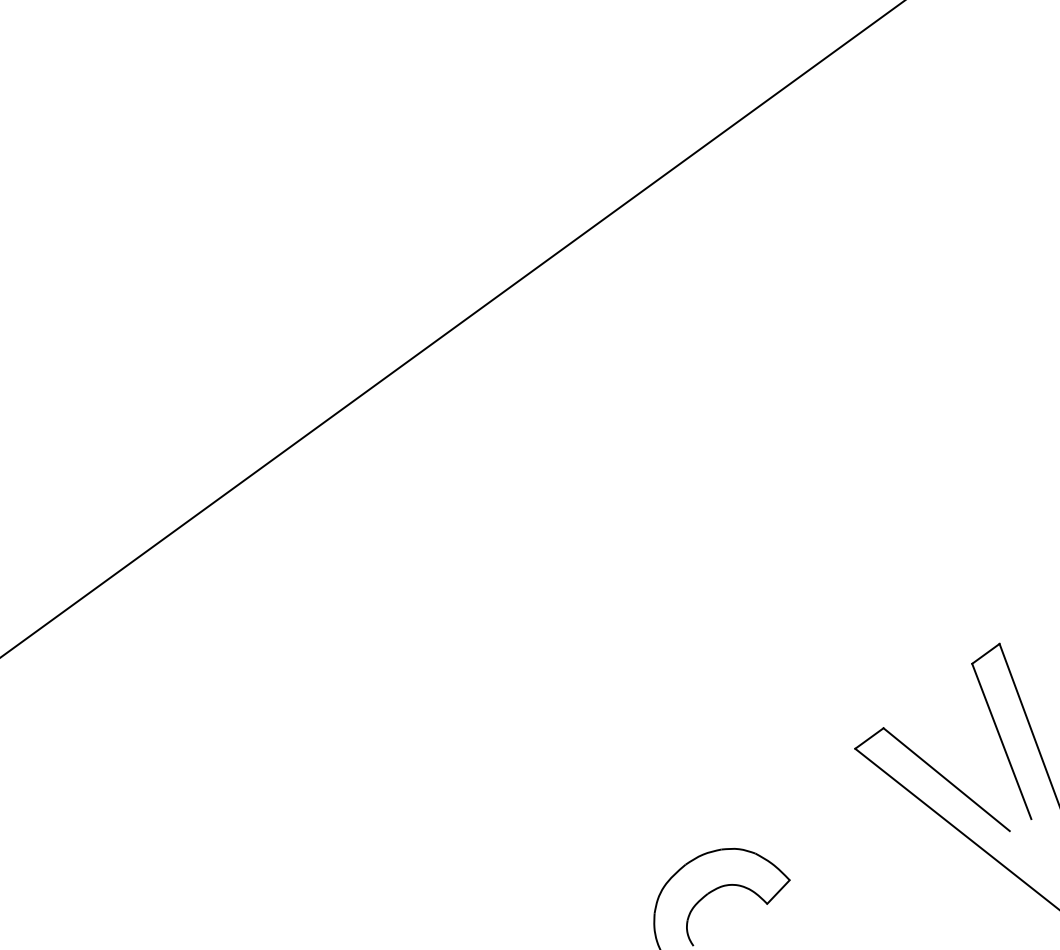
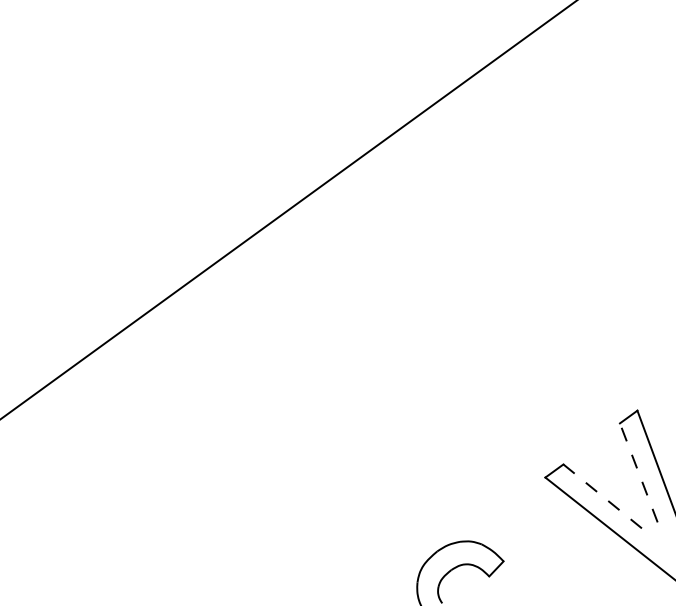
line: (1001, 740) -> (638, 472), solid -> dashed
line: (946, 780) -> (603, 497), solid -> dashed

